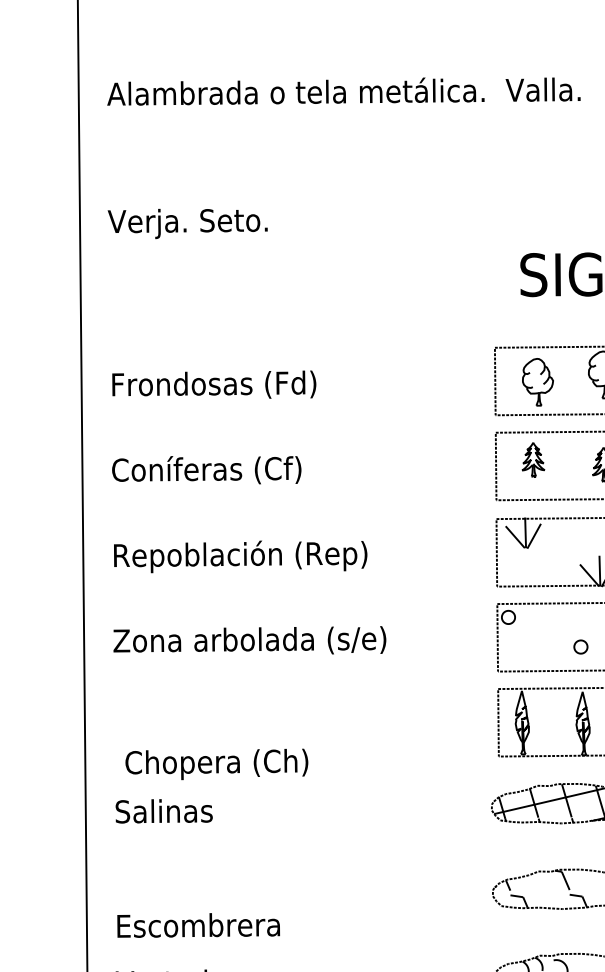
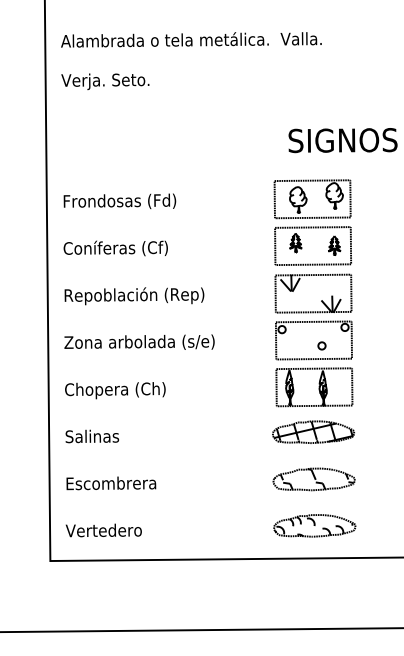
text: (188, 223) -> (105, 81), moved
text: (217, 764) -> (115, 390), moved
text: (198, 925) -> (111, 483), moved

